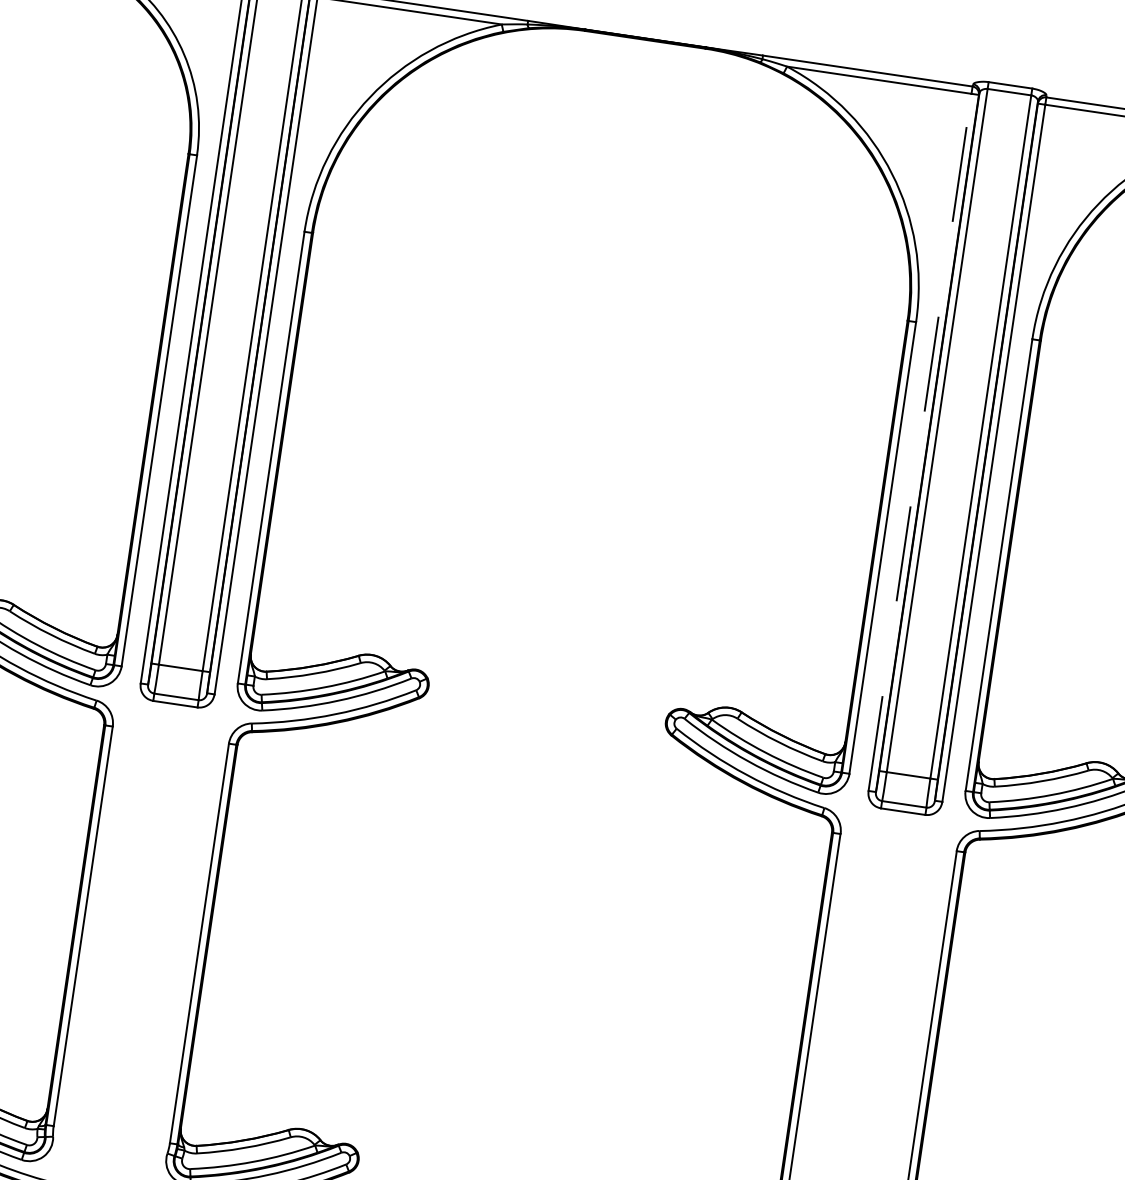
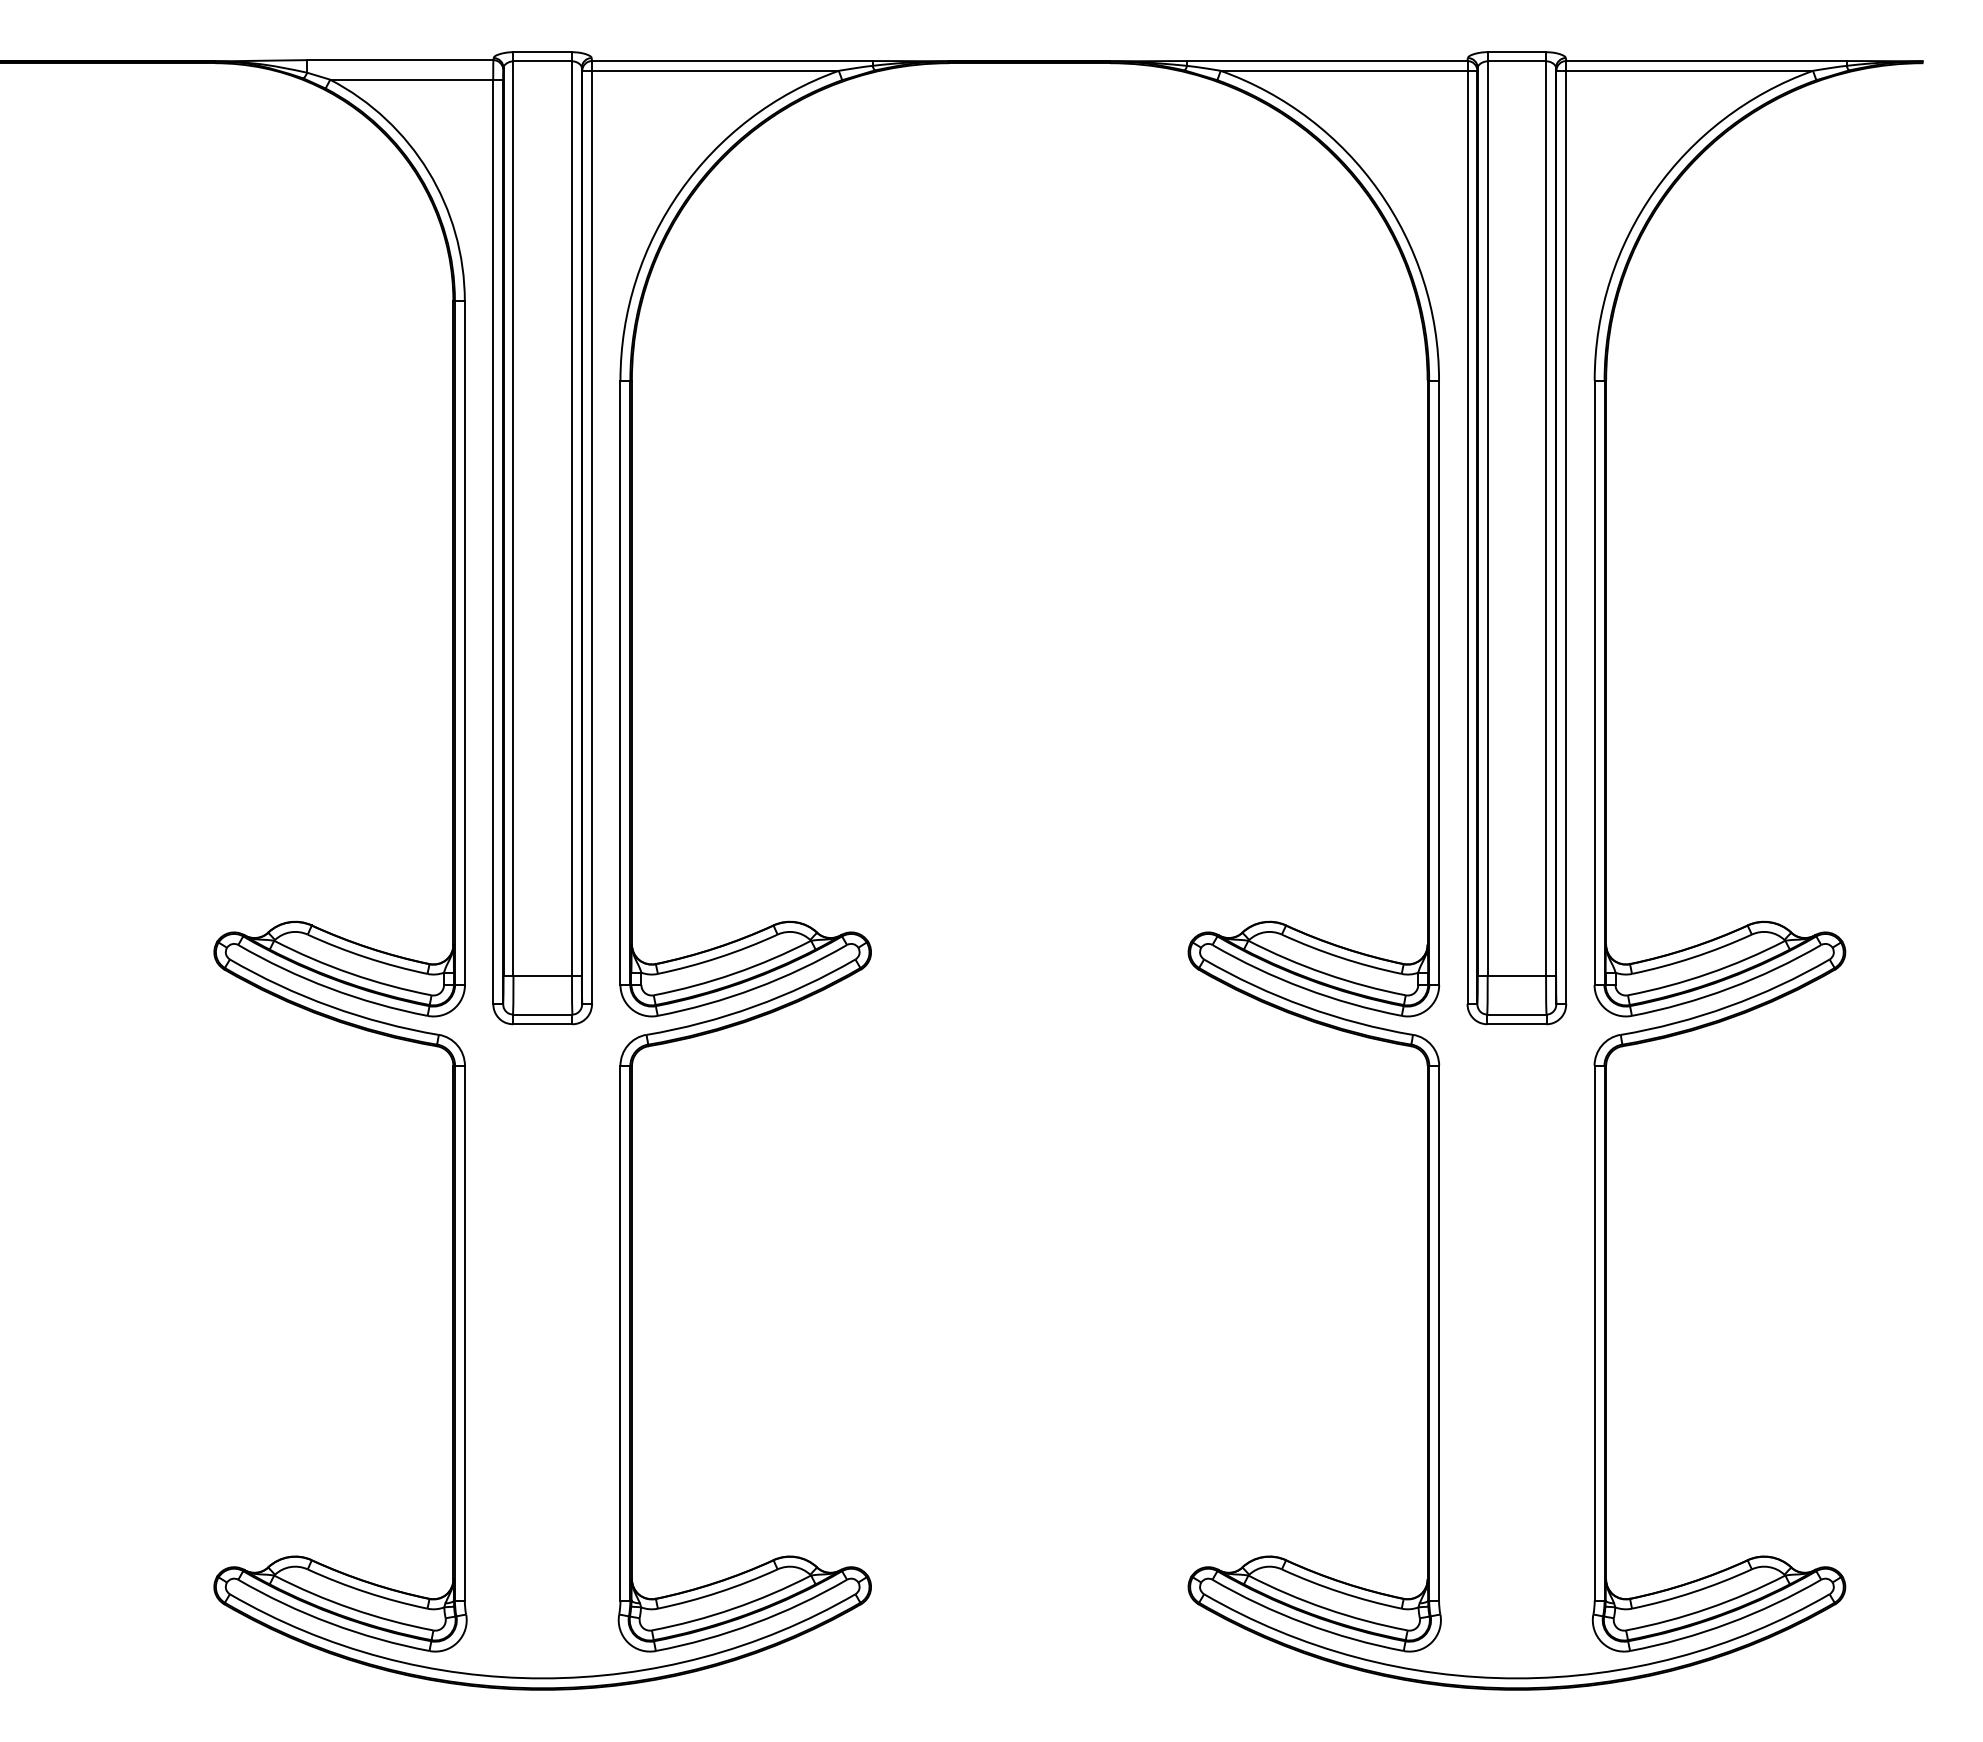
line: (920, 442) -> (1467, 537), dashed -> solid

